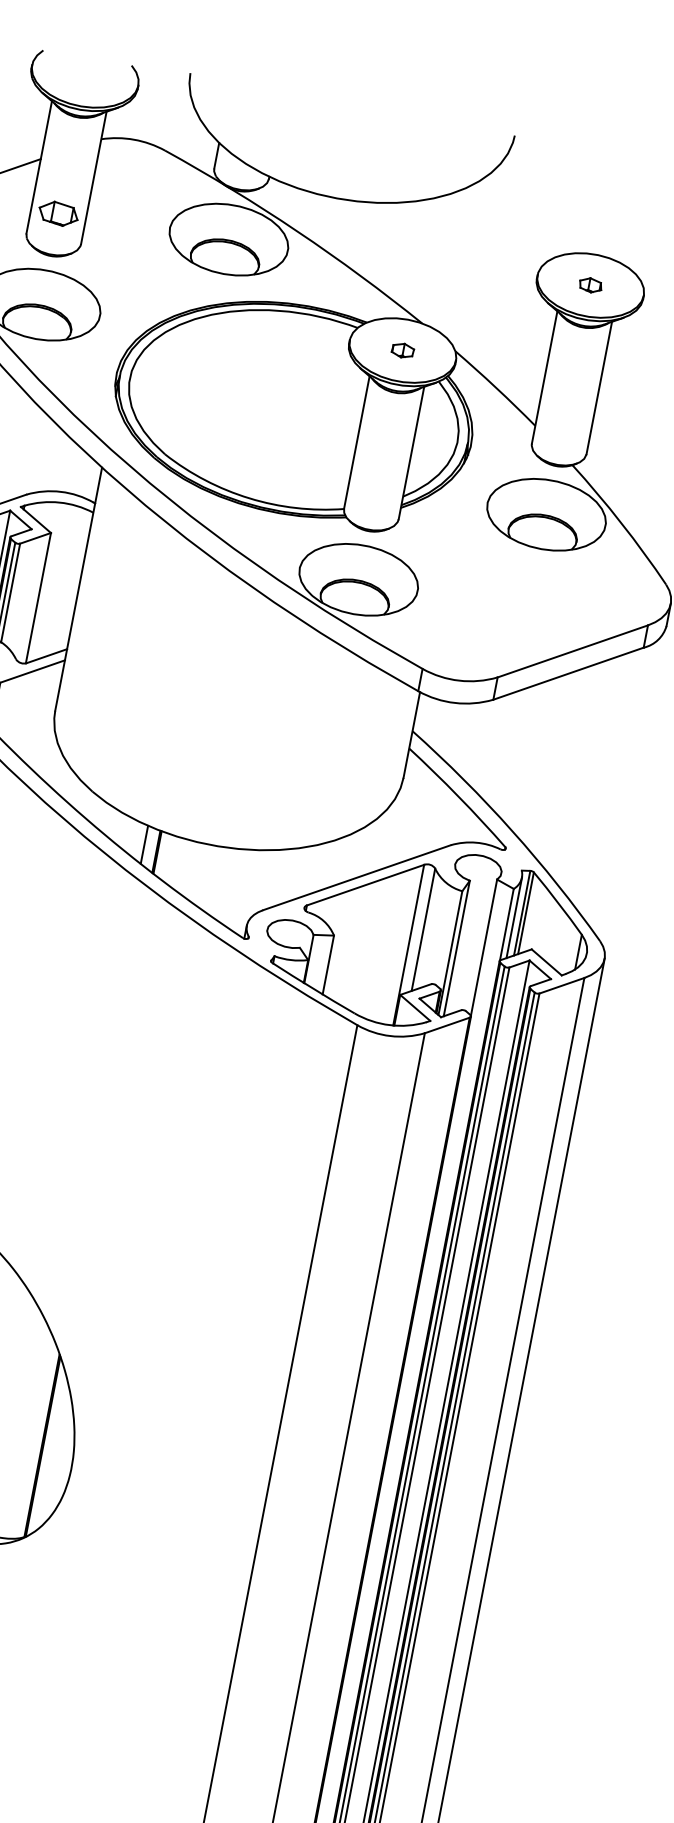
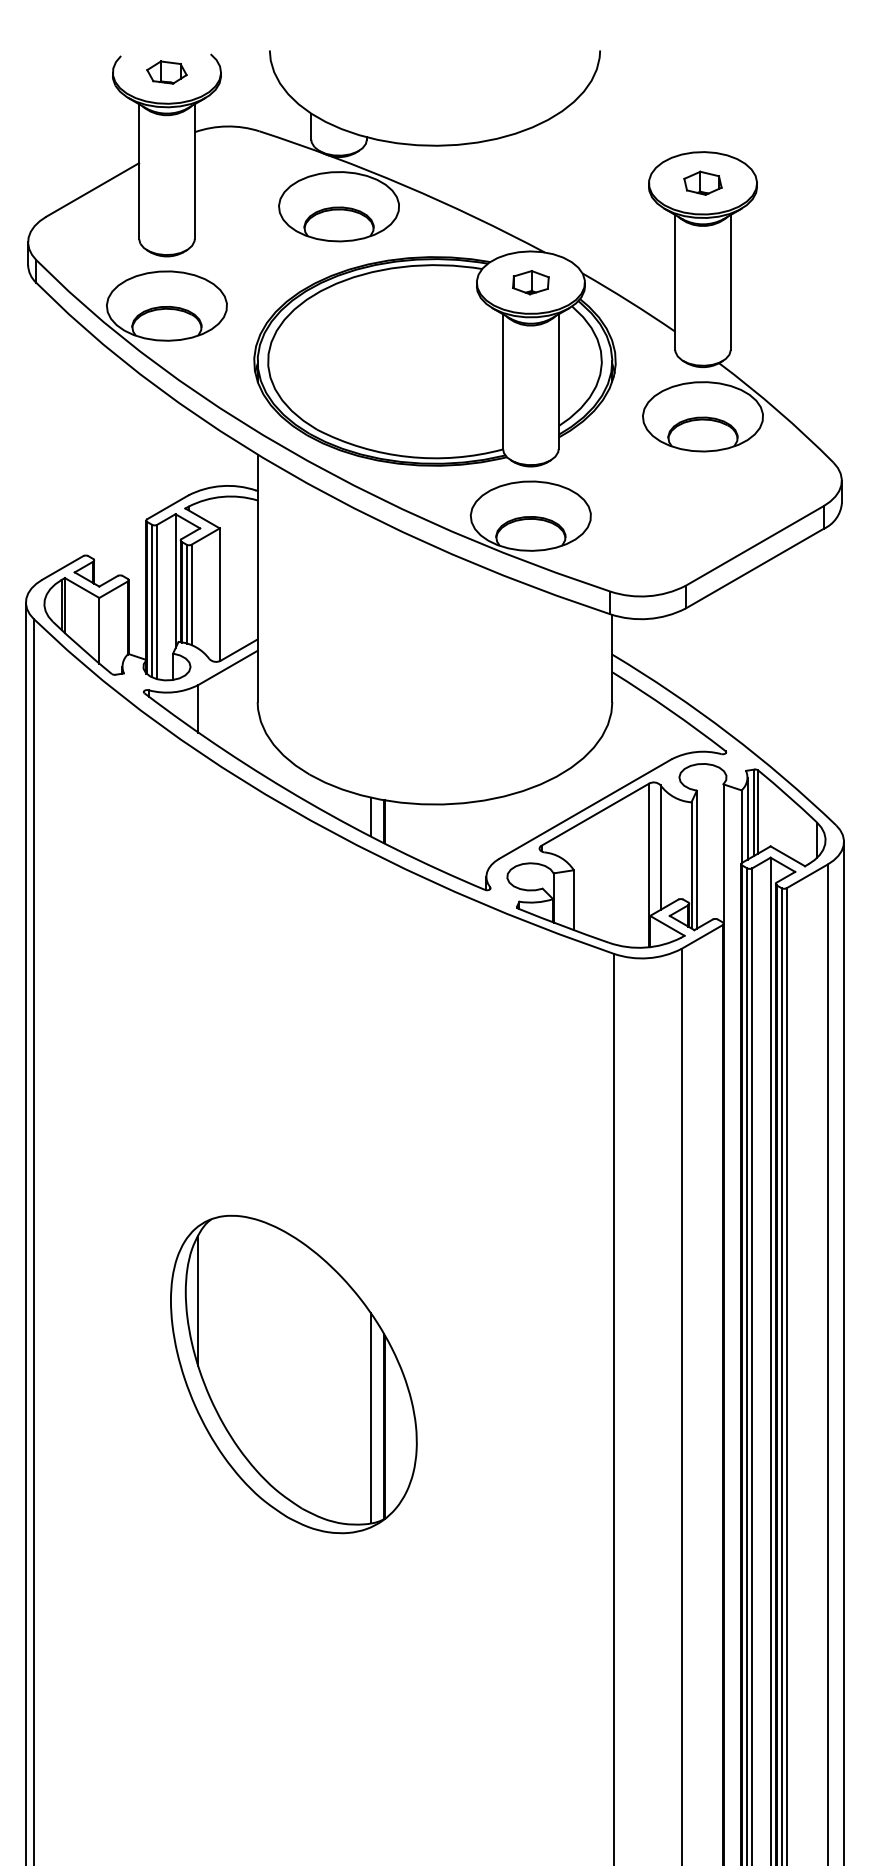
part: (58, 213) -> (166, 72), moved
part: (590, 284) -> (702, 182), size x1.67
part: (402, 350) -> (530, 282), size x1.67
line: (30, 1434) -> (370, 1417), added

